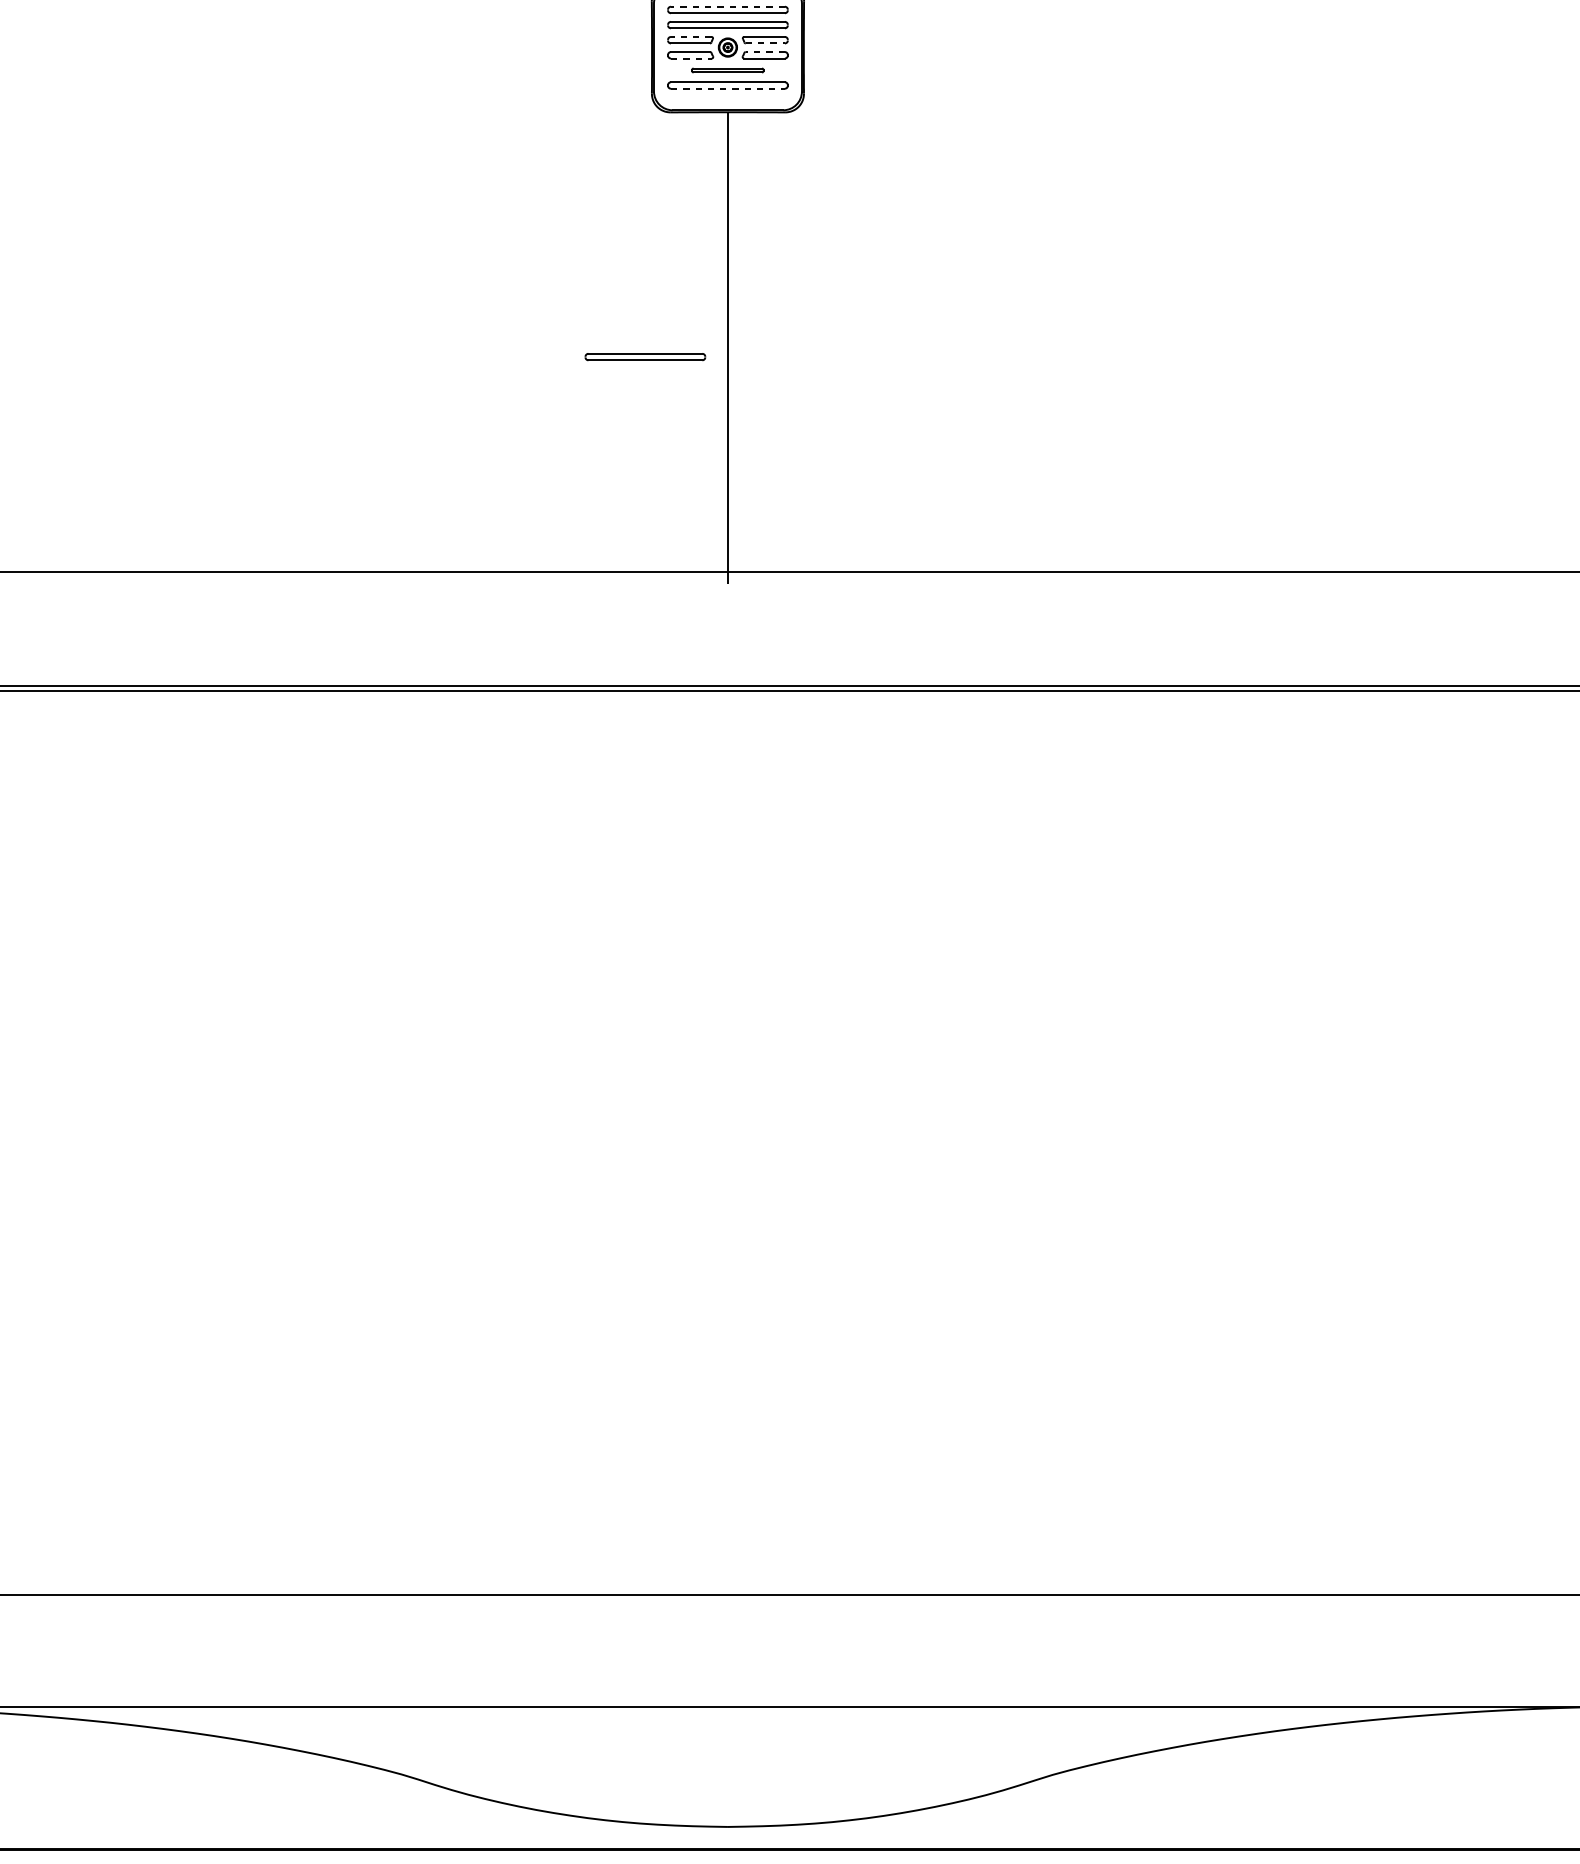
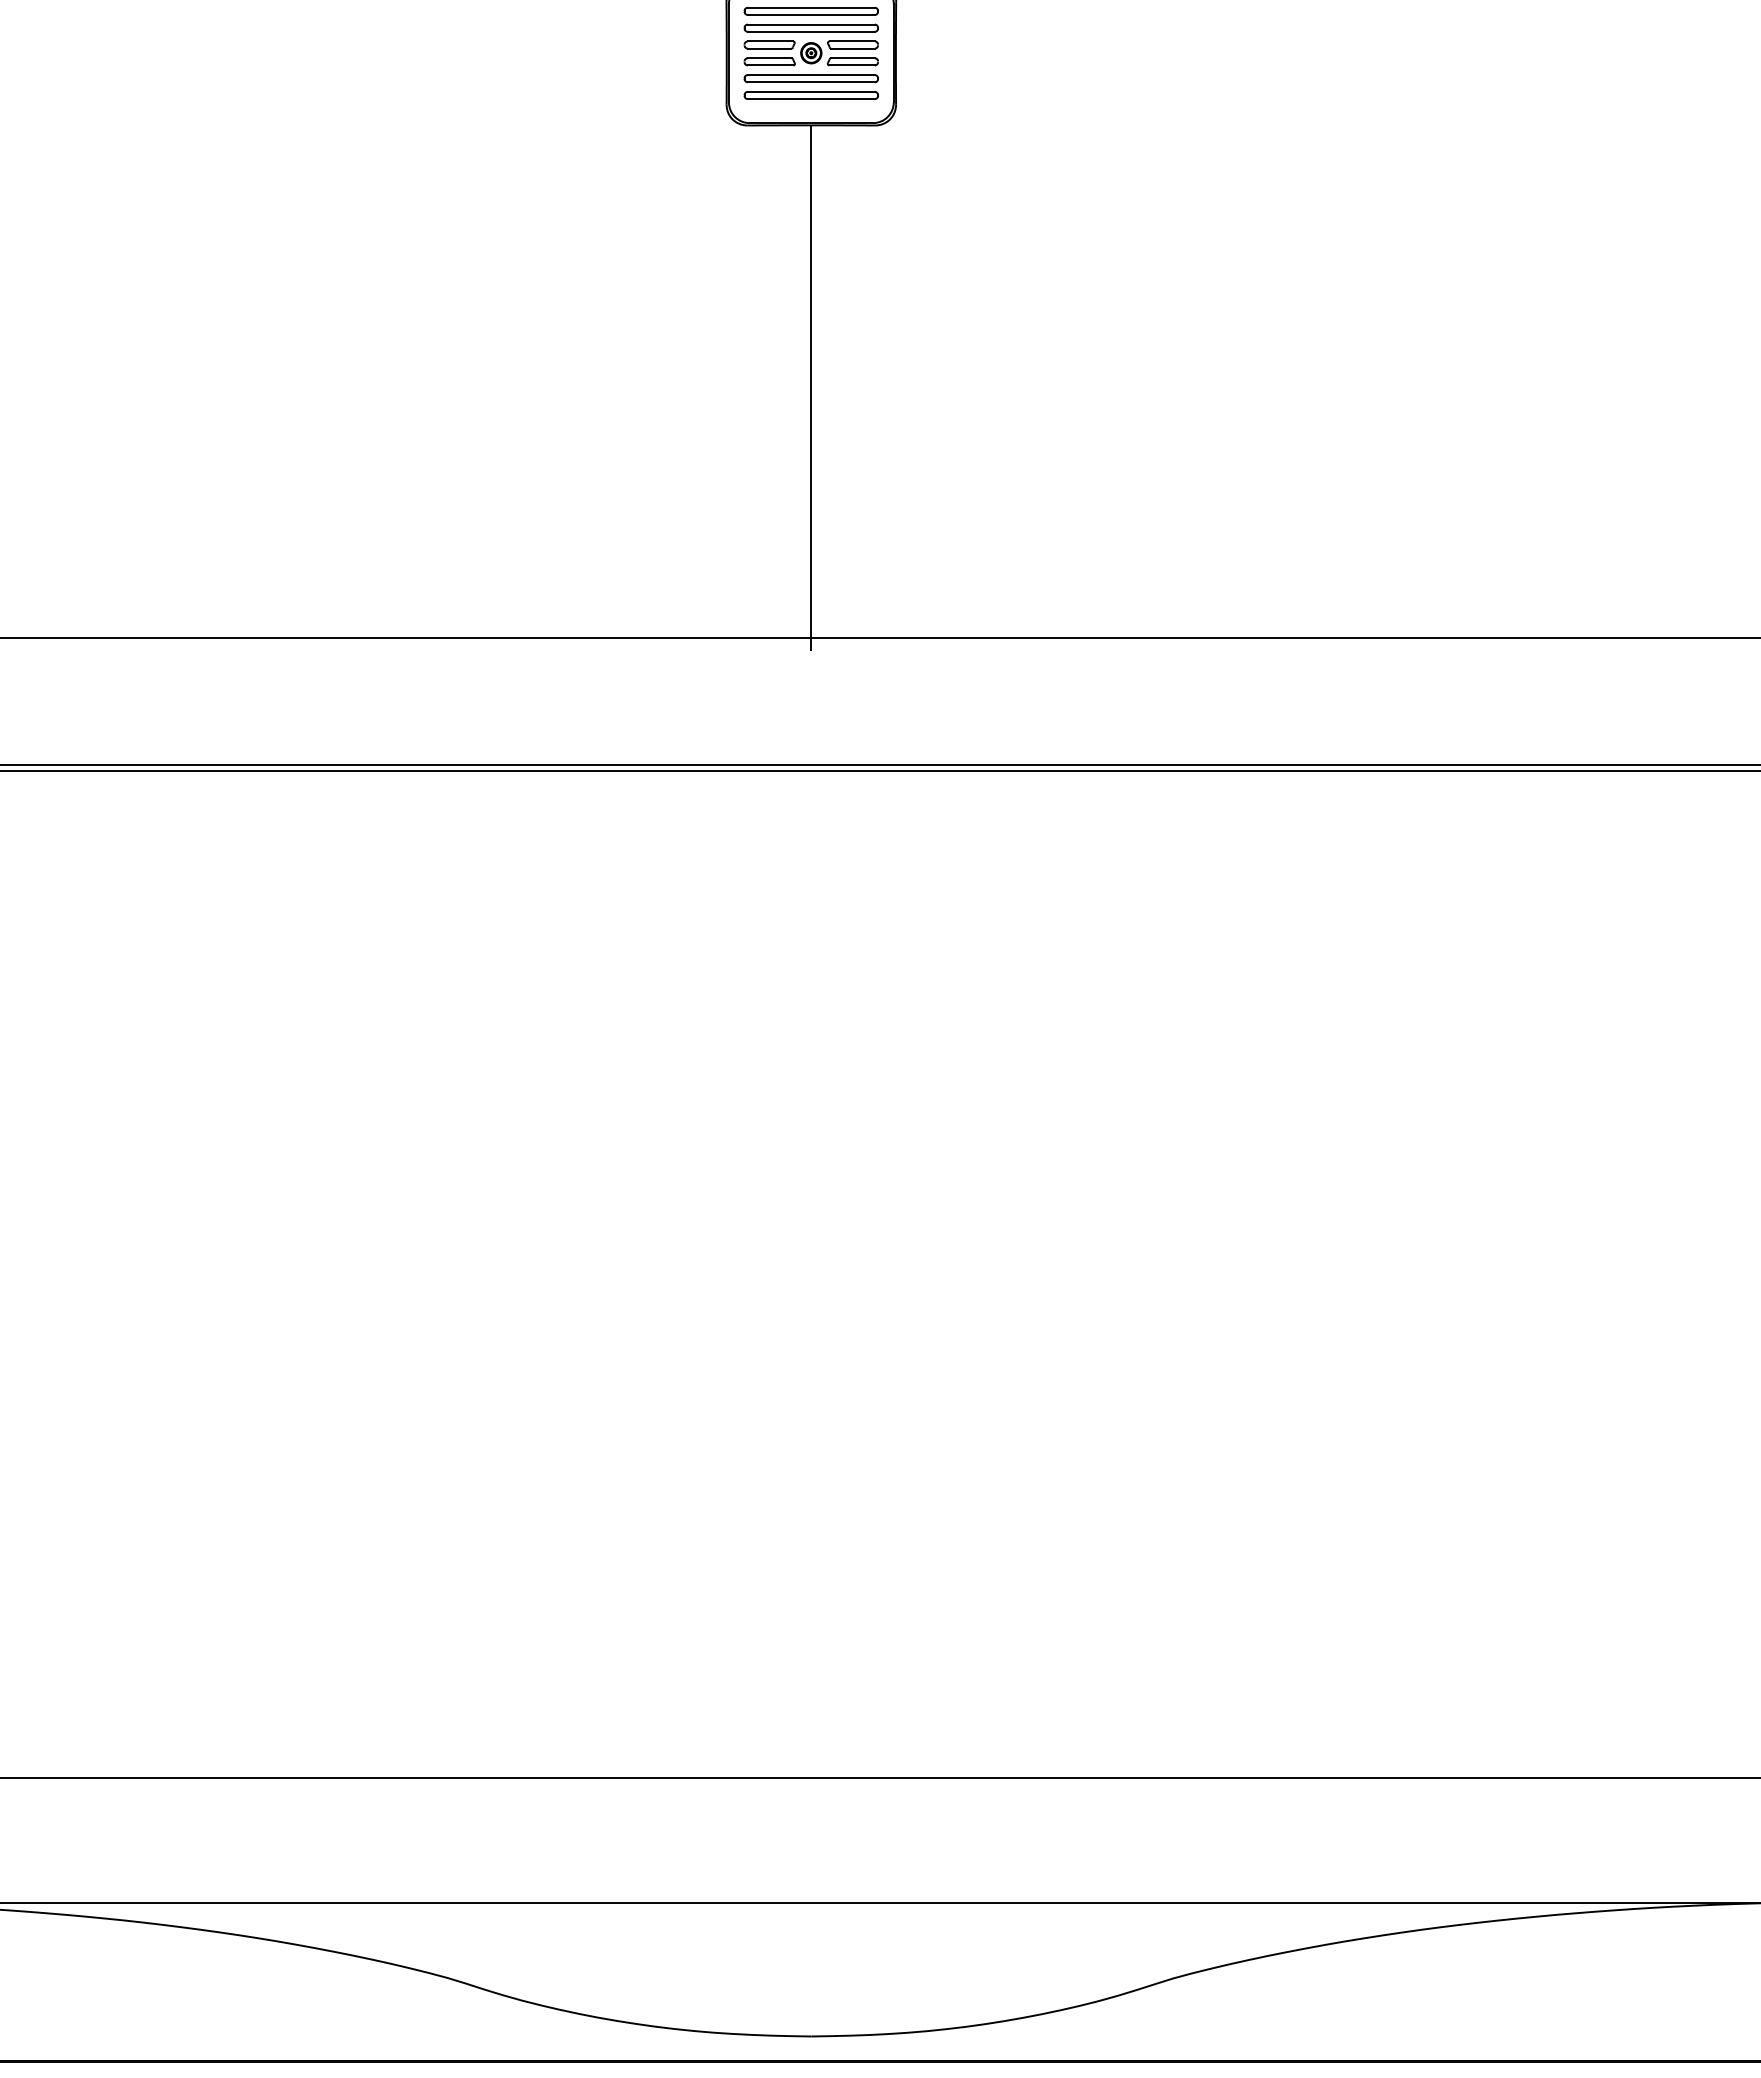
line: (728, 6) -> (811, 7), dashed -> solid
line: (691, 37) -> (770, 41), dashed -> solid
line: (765, 43) -> (853, 48), dashed -> solid
line: (765, 52) -> (853, 58), dashed -> solid
line: (691, 58) -> (770, 65), dashed -> solid
part: (727, 70) -> (810, 78), size x1.67
line: (728, 89) -> (811, 99), dashed -> solid
part: (644, 356) -> (718, 397), removed

